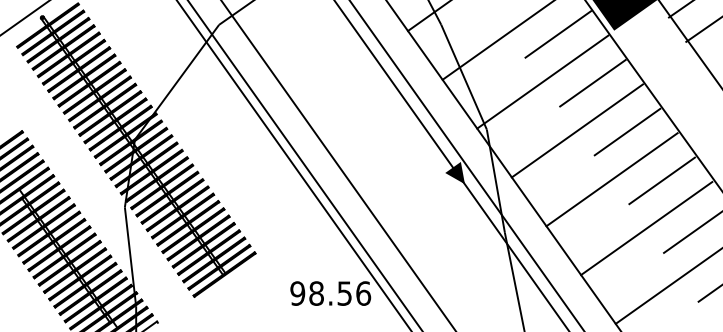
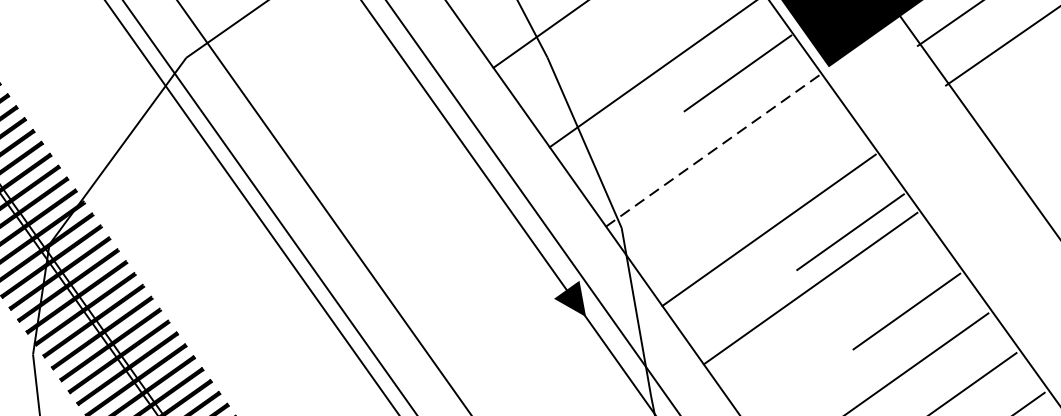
line: (542, 82) -> (712, 151), solid -> dashed
line: (592, 82) -> (793, 151), removed
line: (611, 179) -> (809, 288), moved

